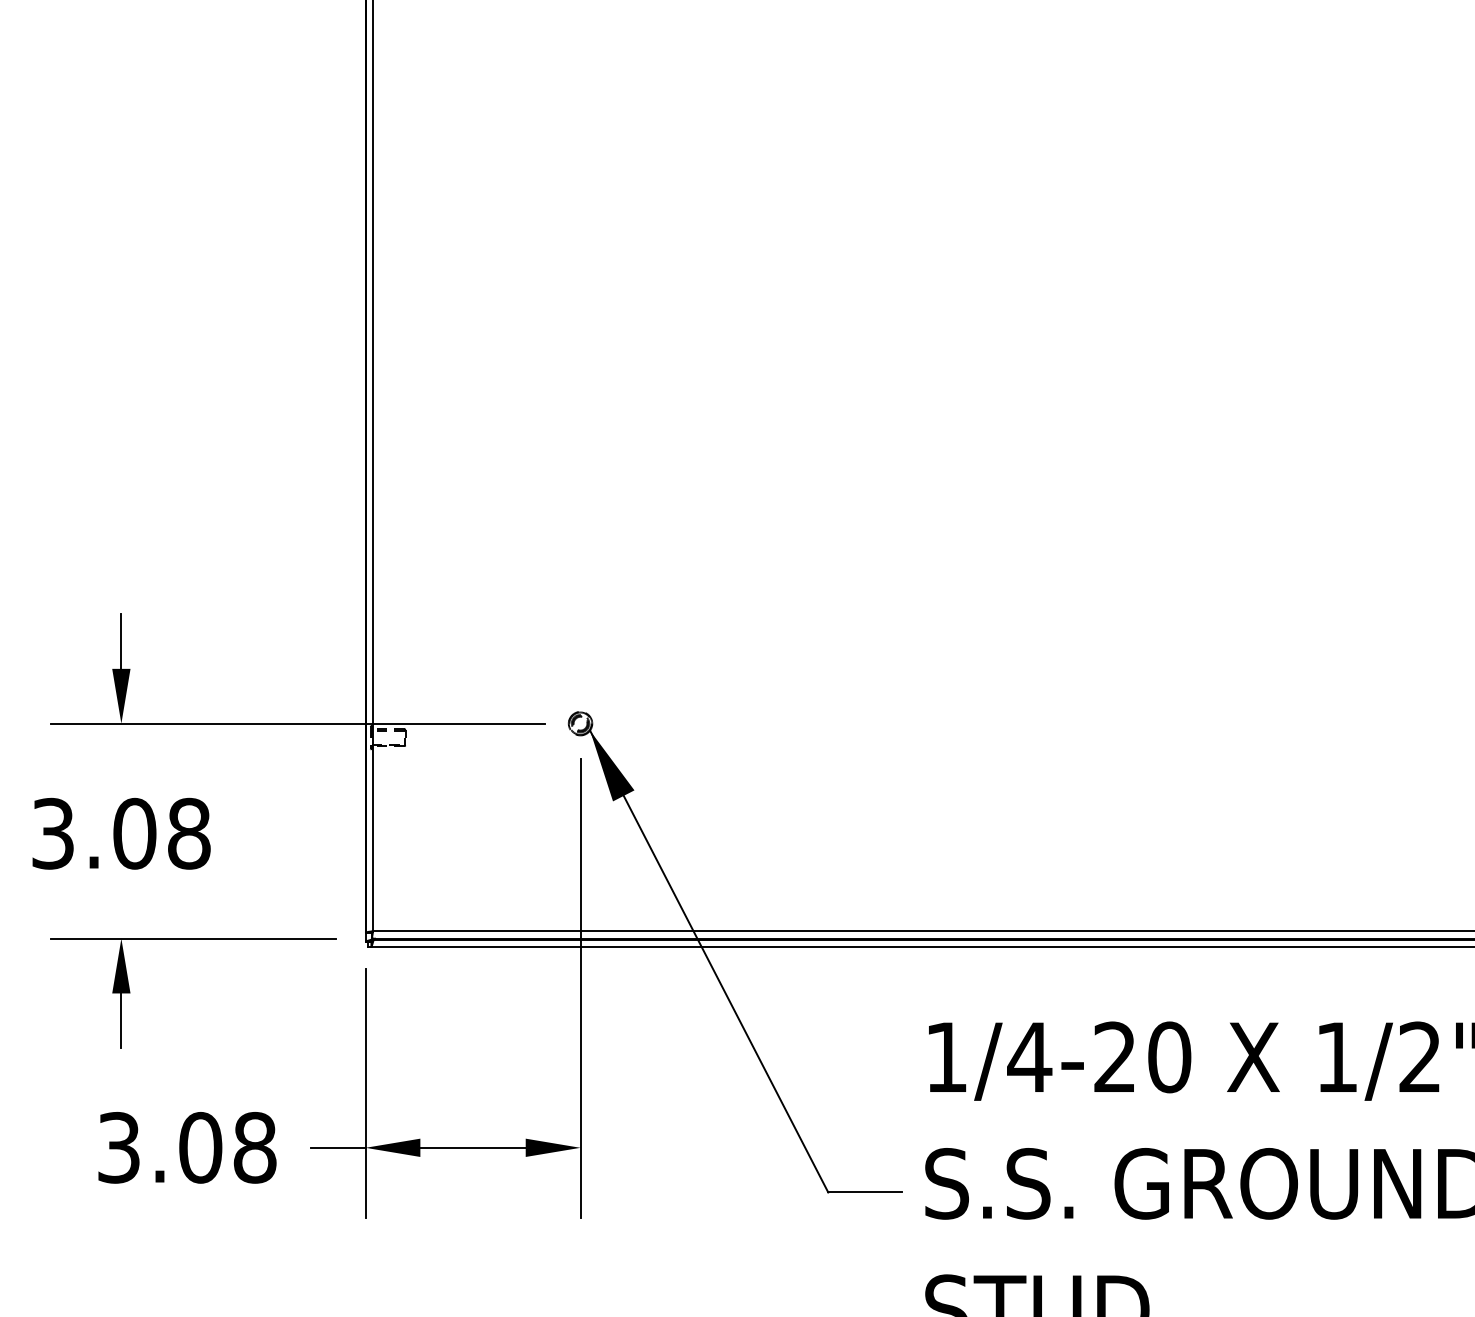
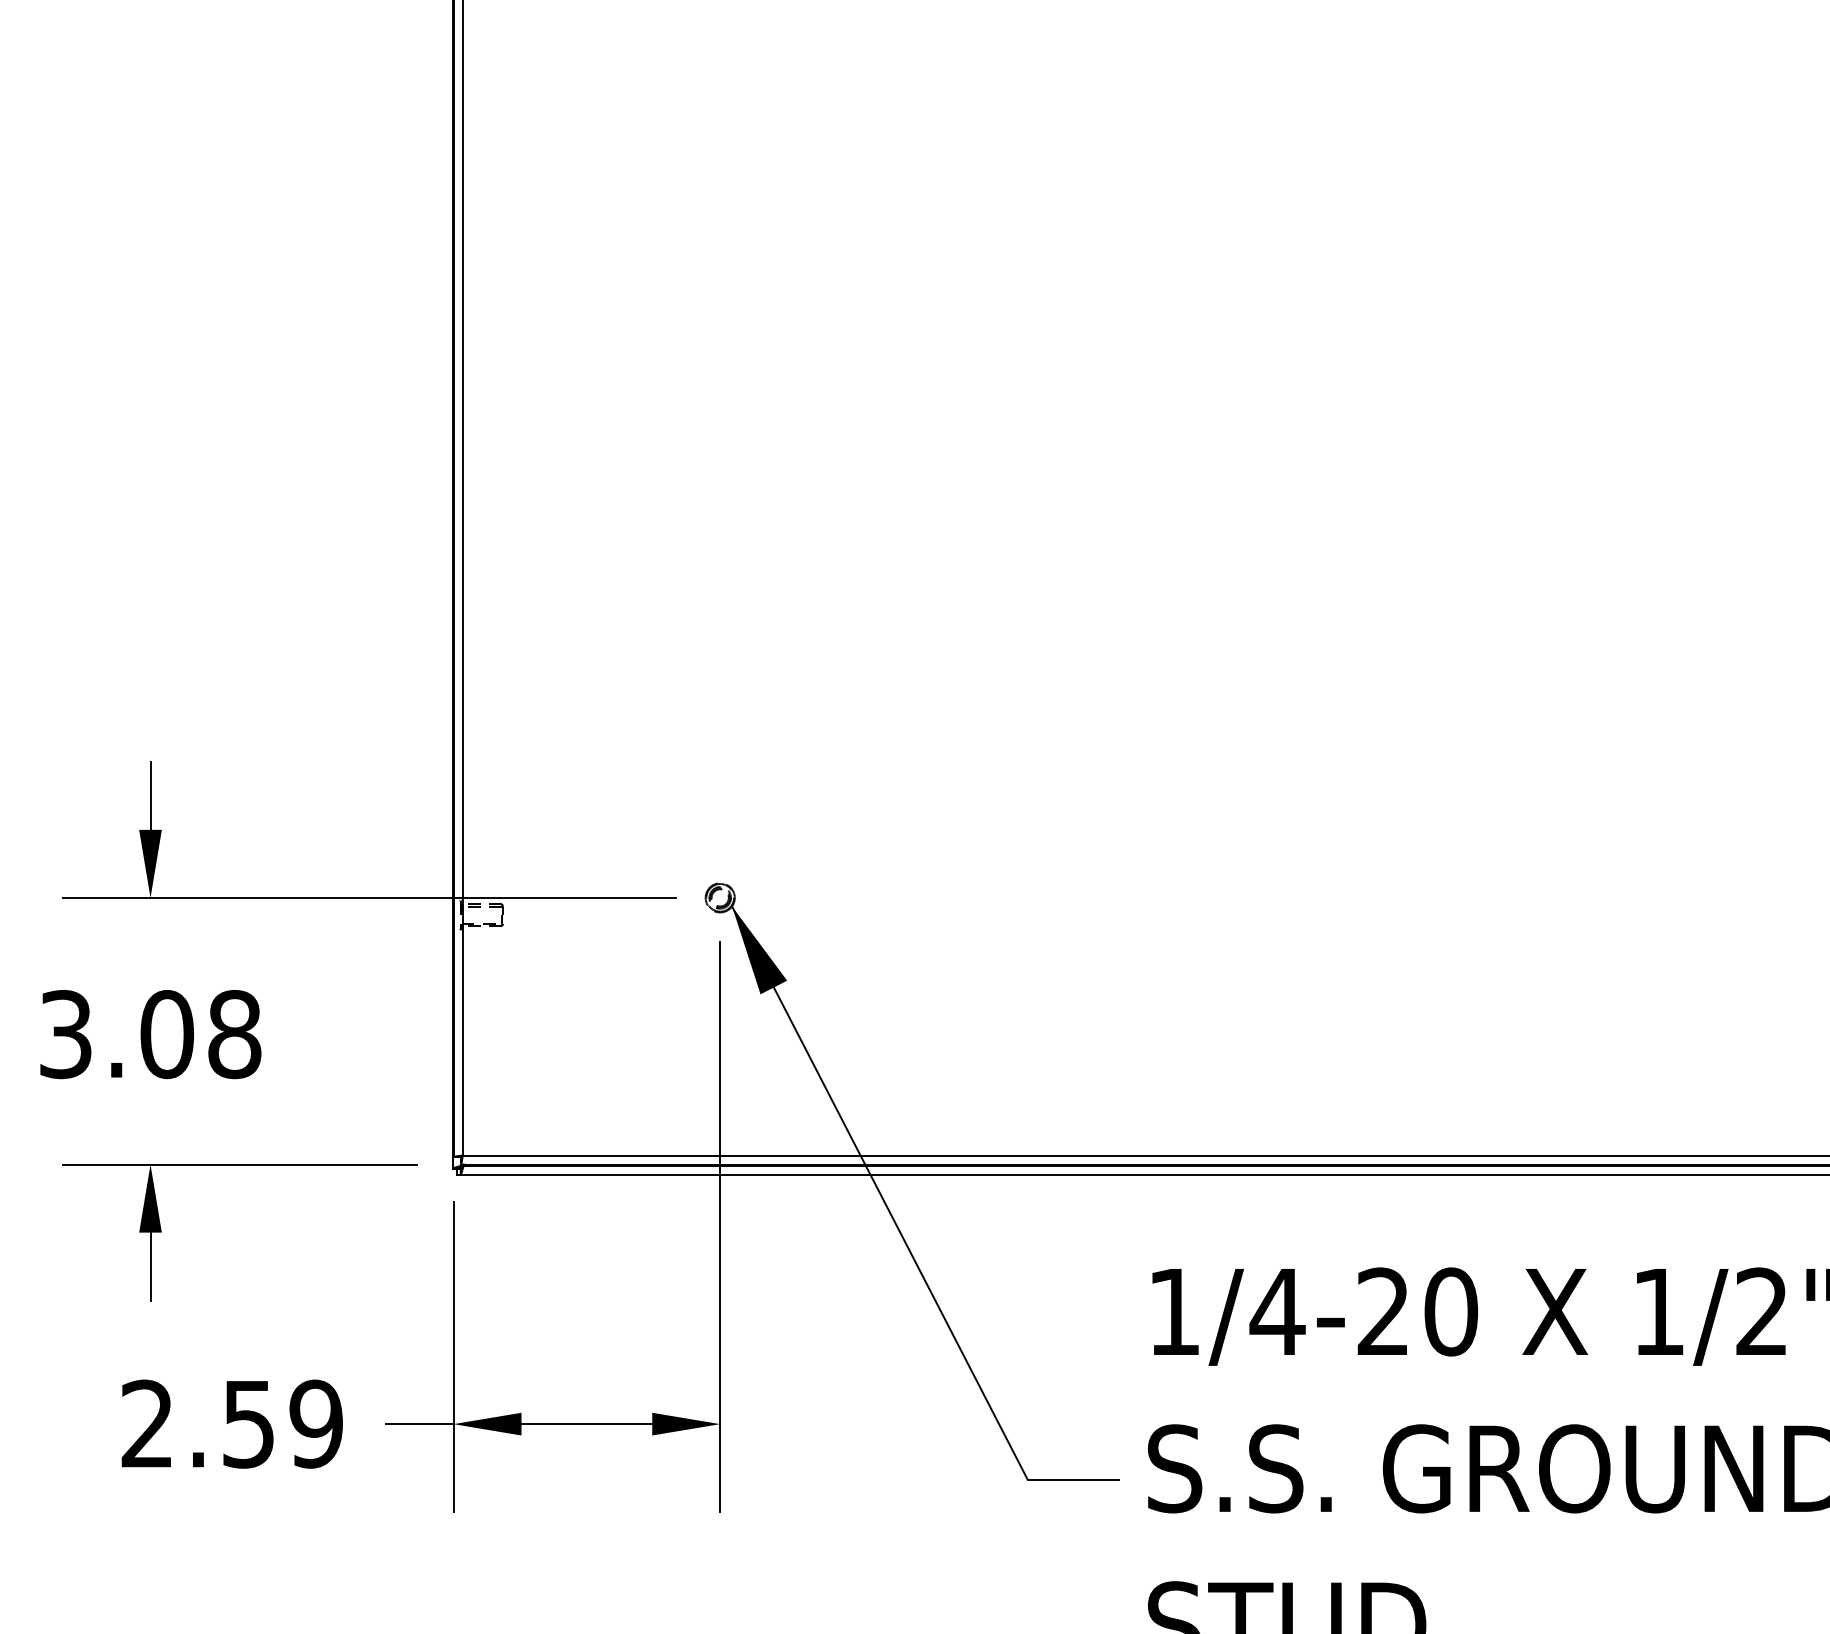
text: (187, 1147) -> (232, 1423), 3.08 -> 2.59

